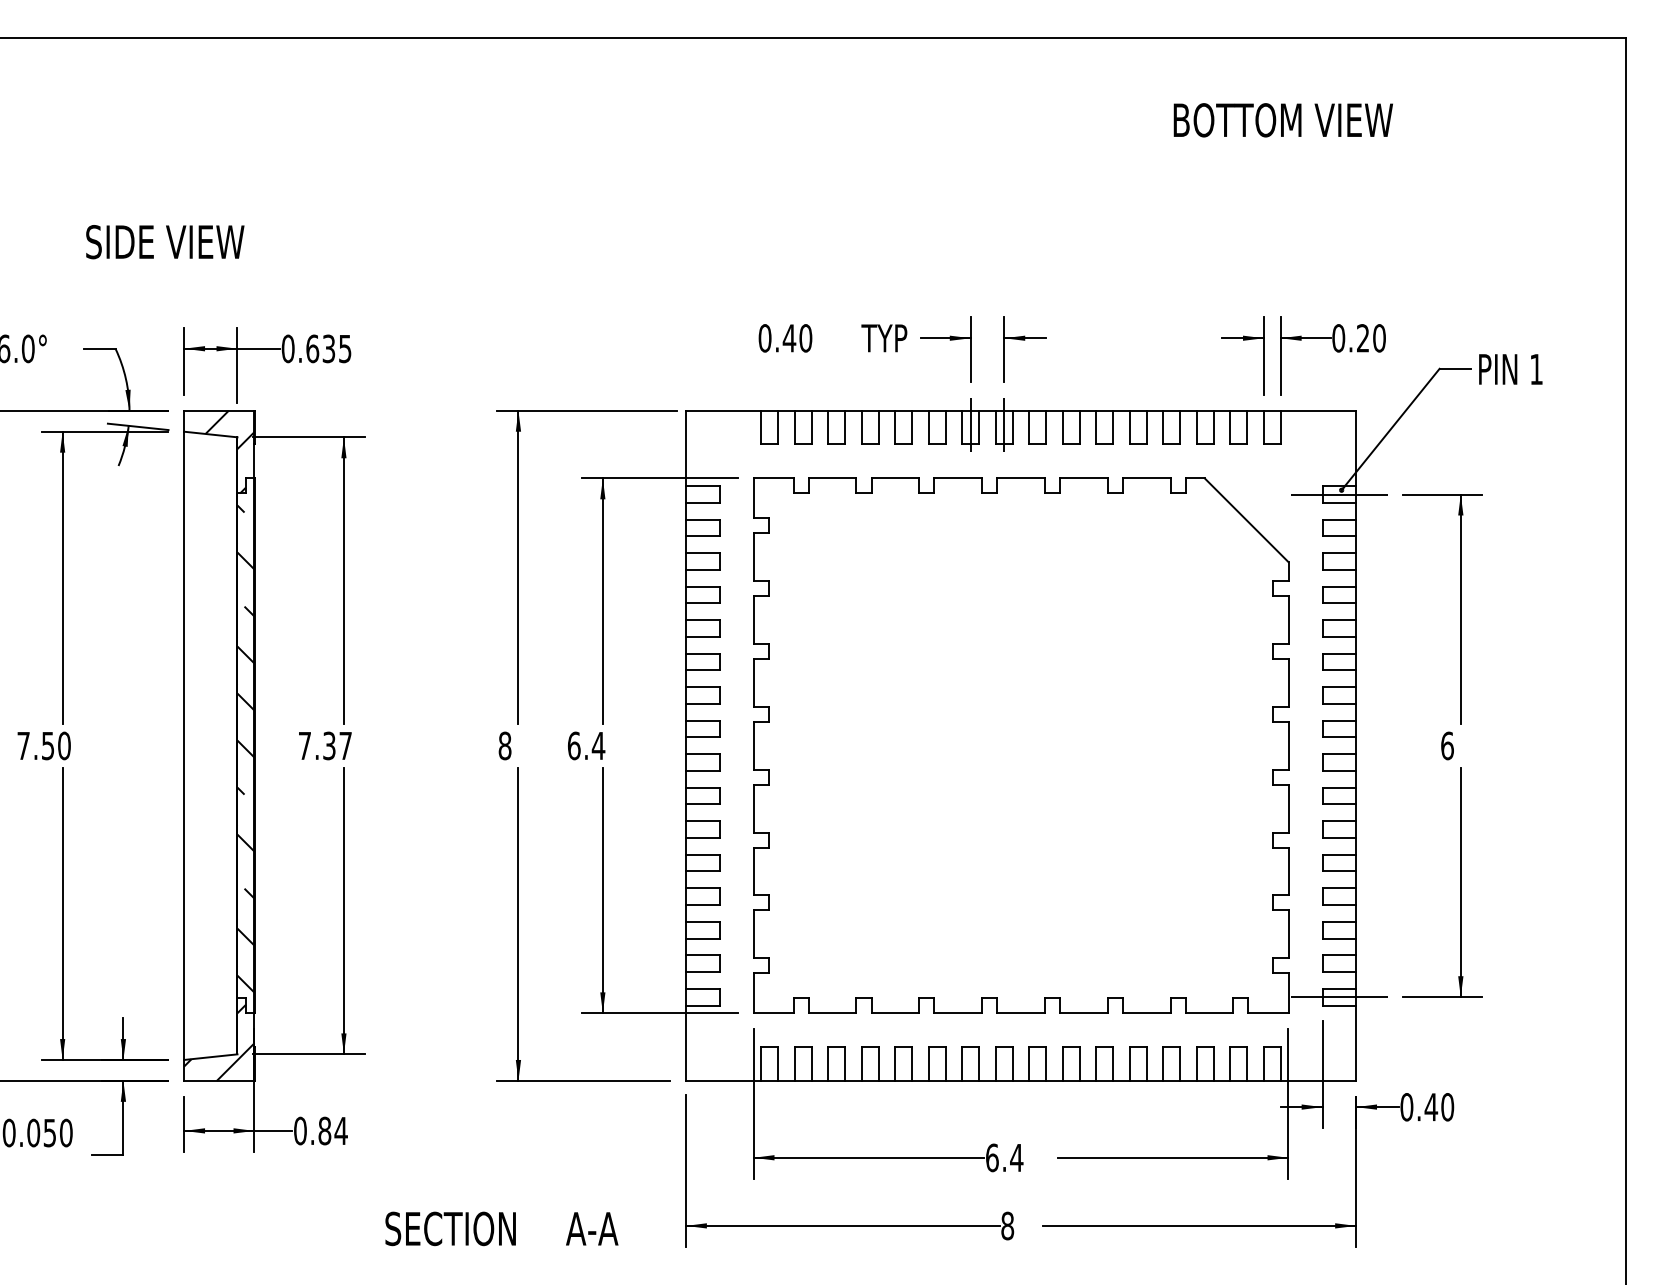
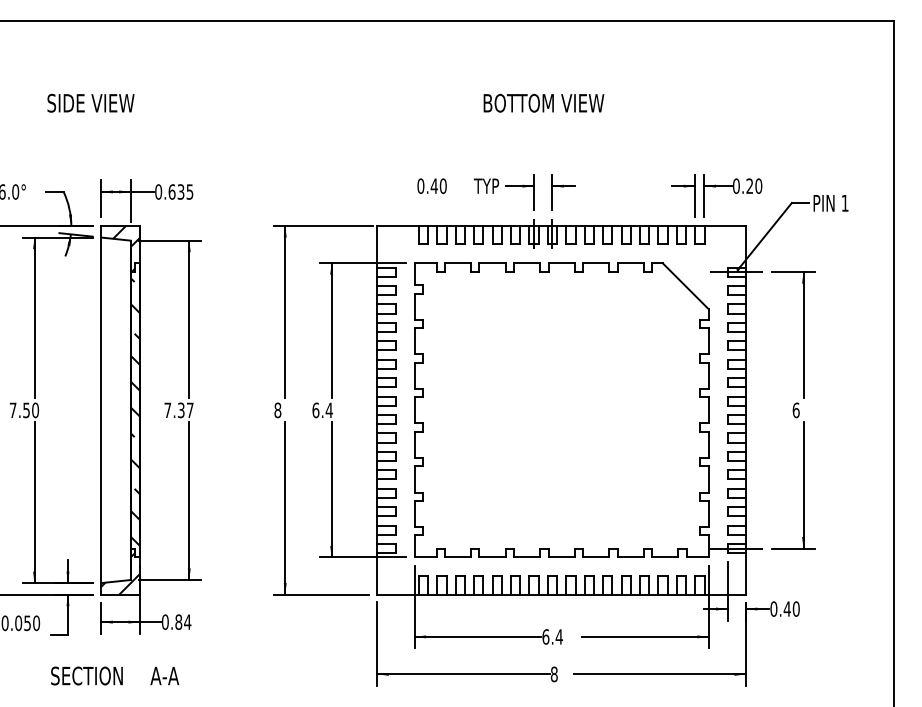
text: (1282, 118) -> (543, 102), moved
text: (164, 240) -> (90, 102), moved
text: (502, 1227) -> (115, 675), moved

